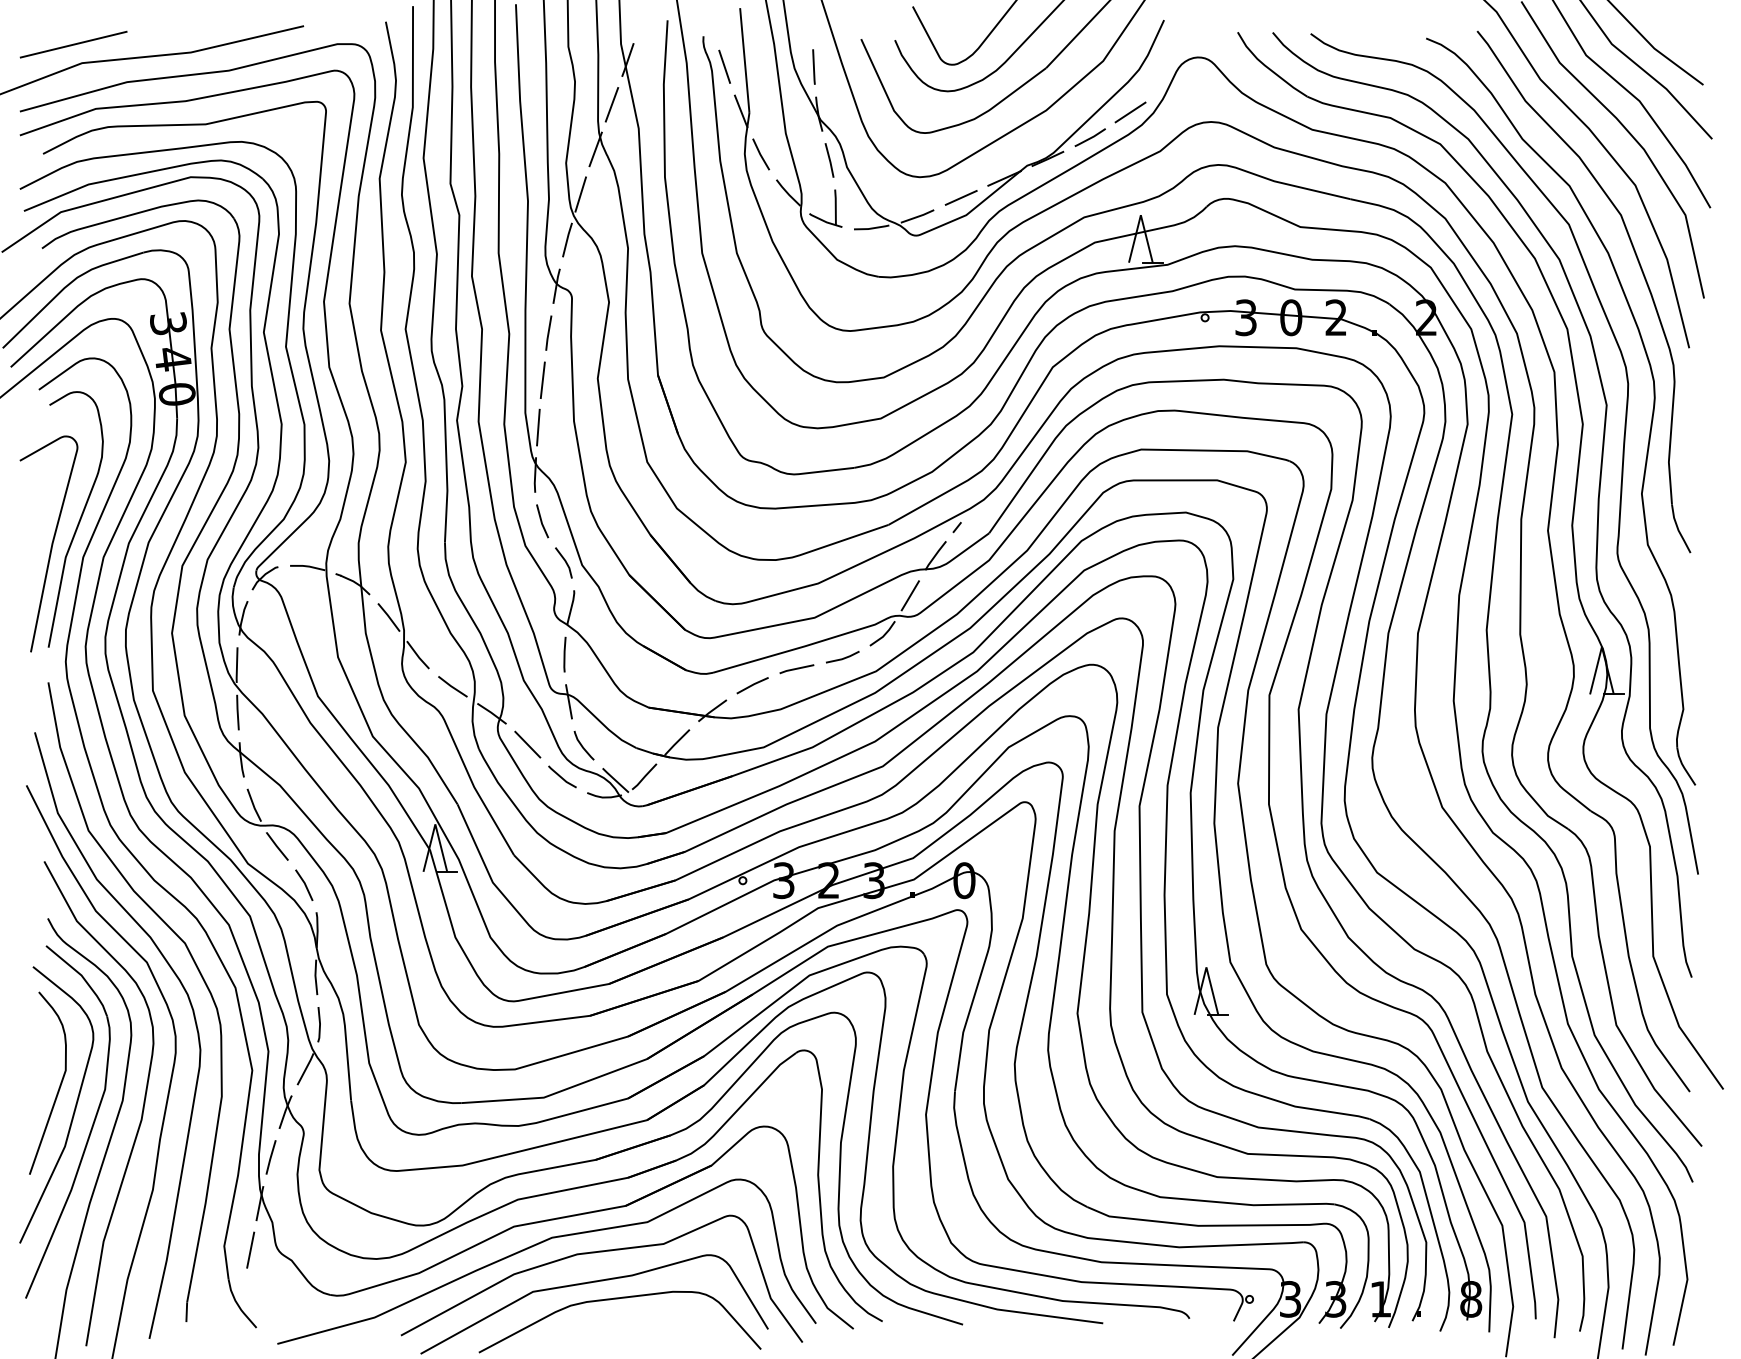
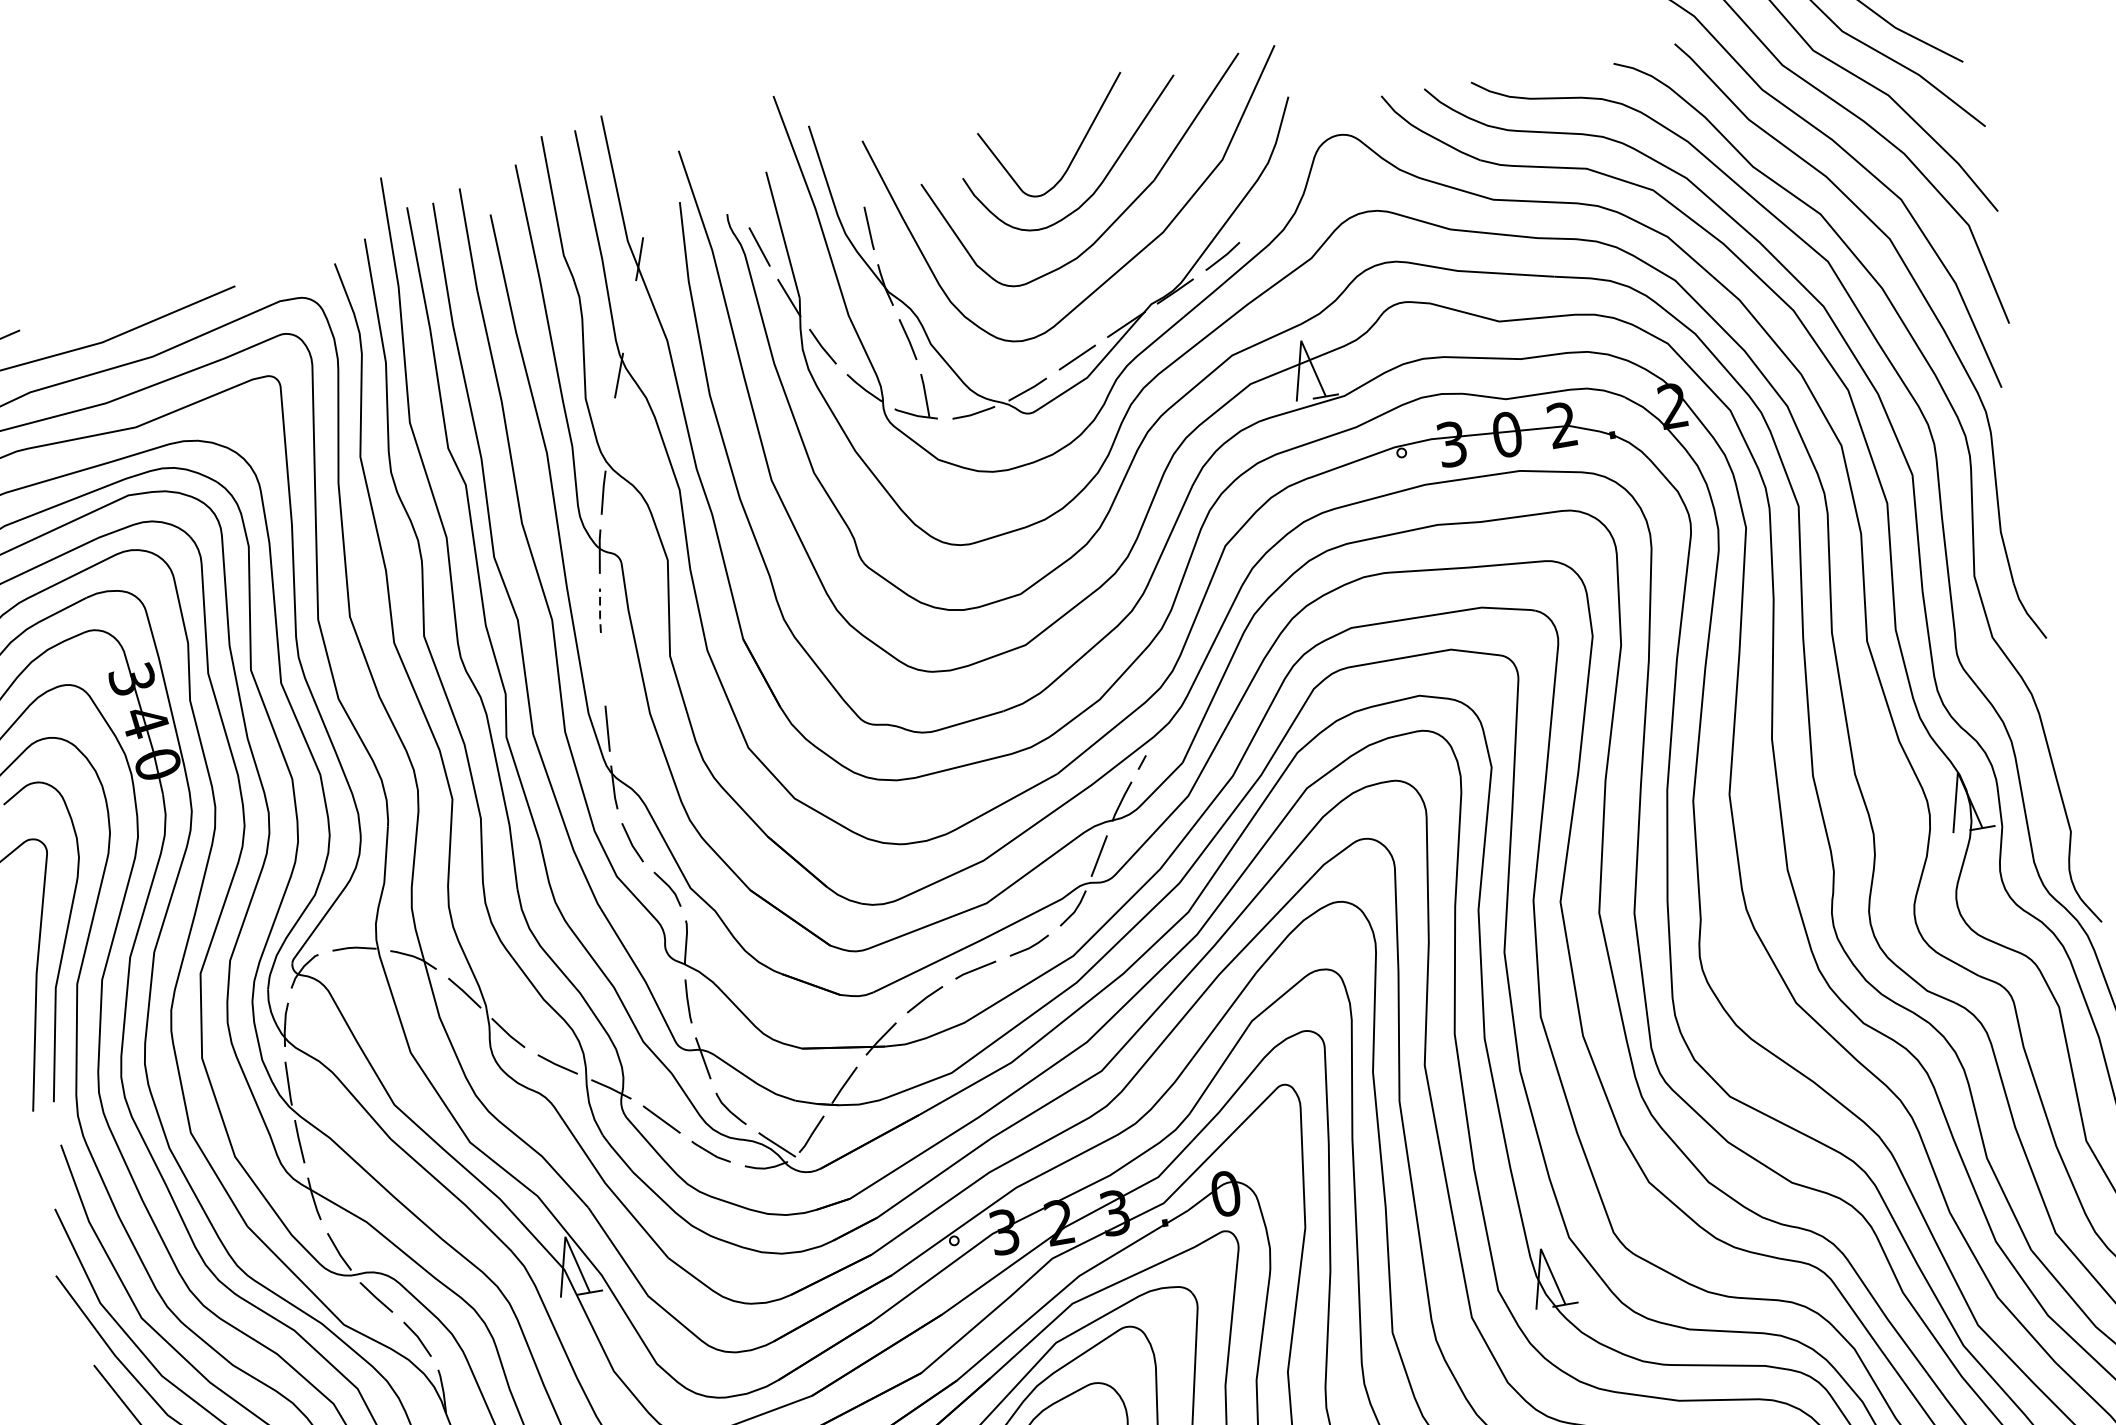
line: (611, 104) -> (628, 317), removed
line: (1130, 112) -> (1266, 217), removed
line: (580, 194) -> (609, 434), removed
line: (548, 333) -> (600, 611), solid -> dashed
line: (542, 380) -> (602, 670), removed

